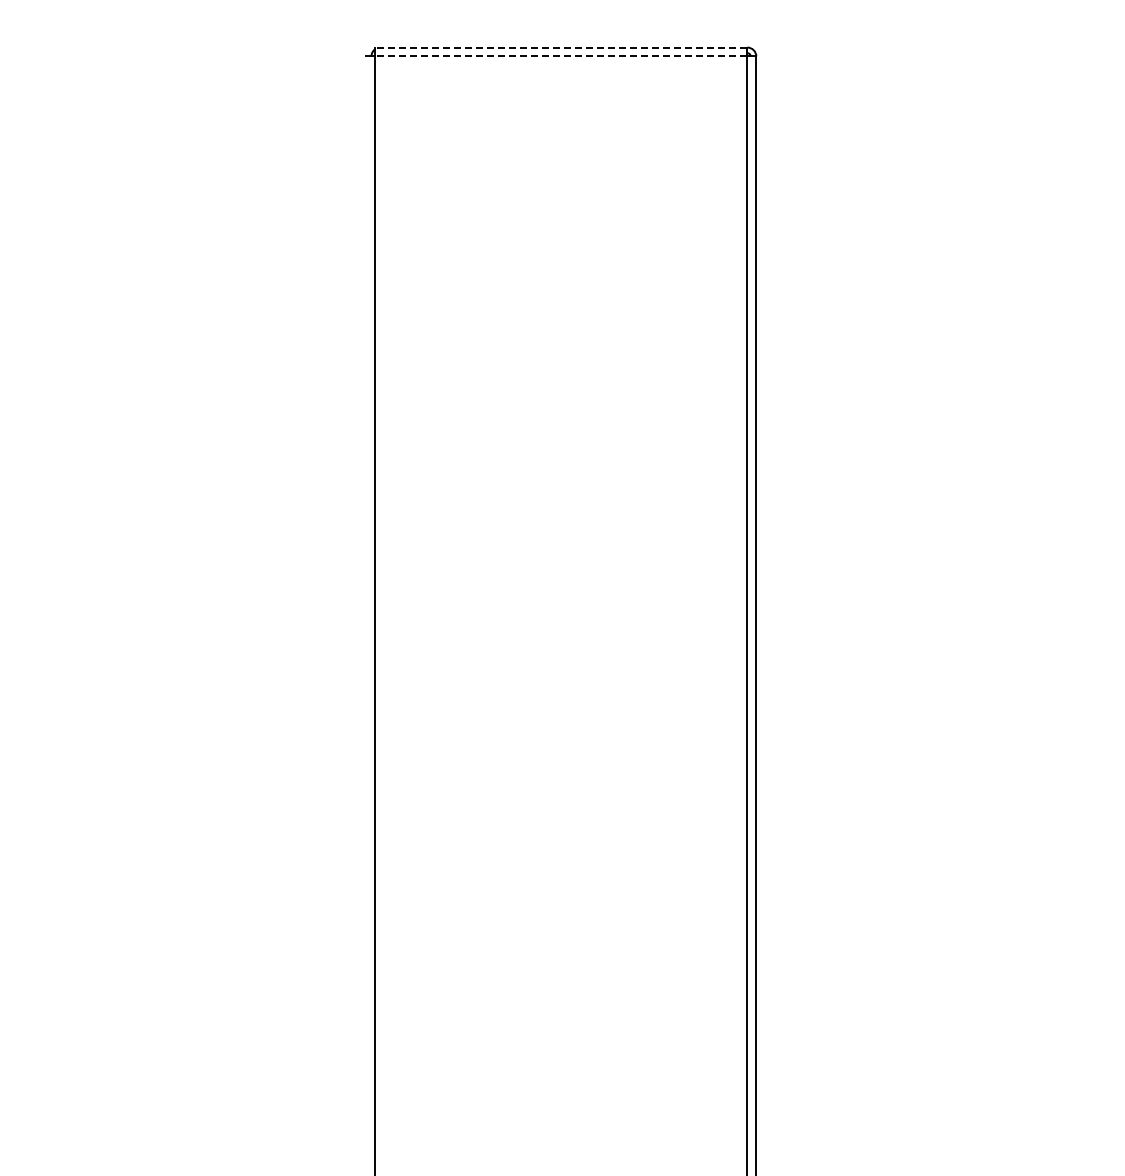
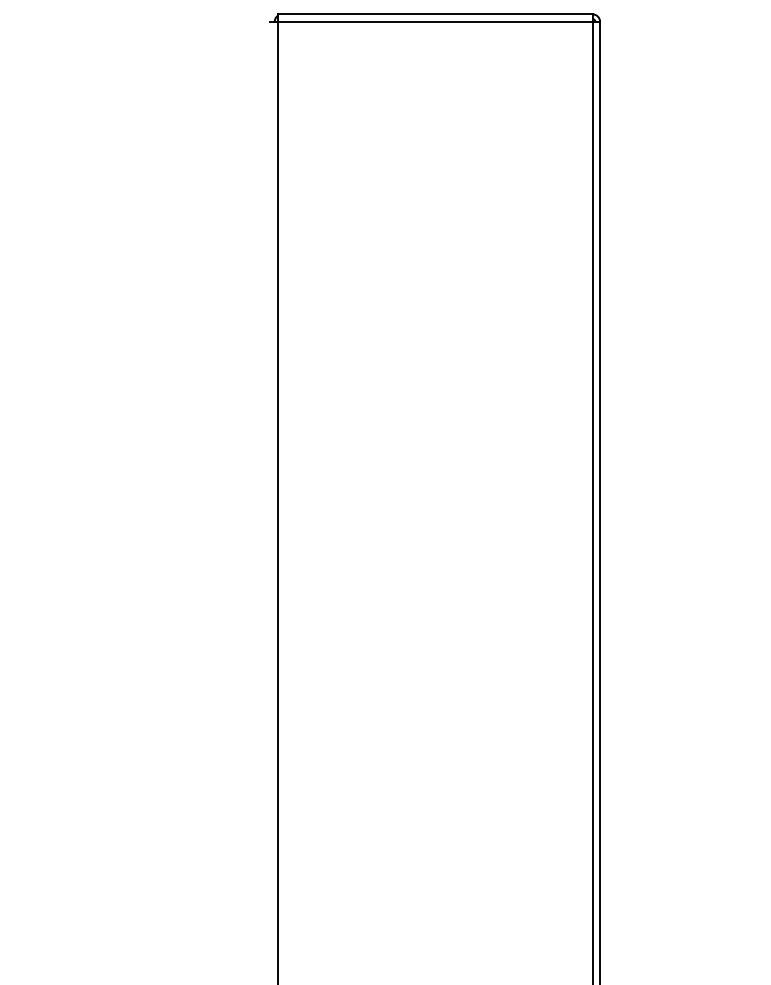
line: (560, 47) -> (434, 14), dashed -> solid
line: (560, 56) -> (434, 21), dashed -> solid

